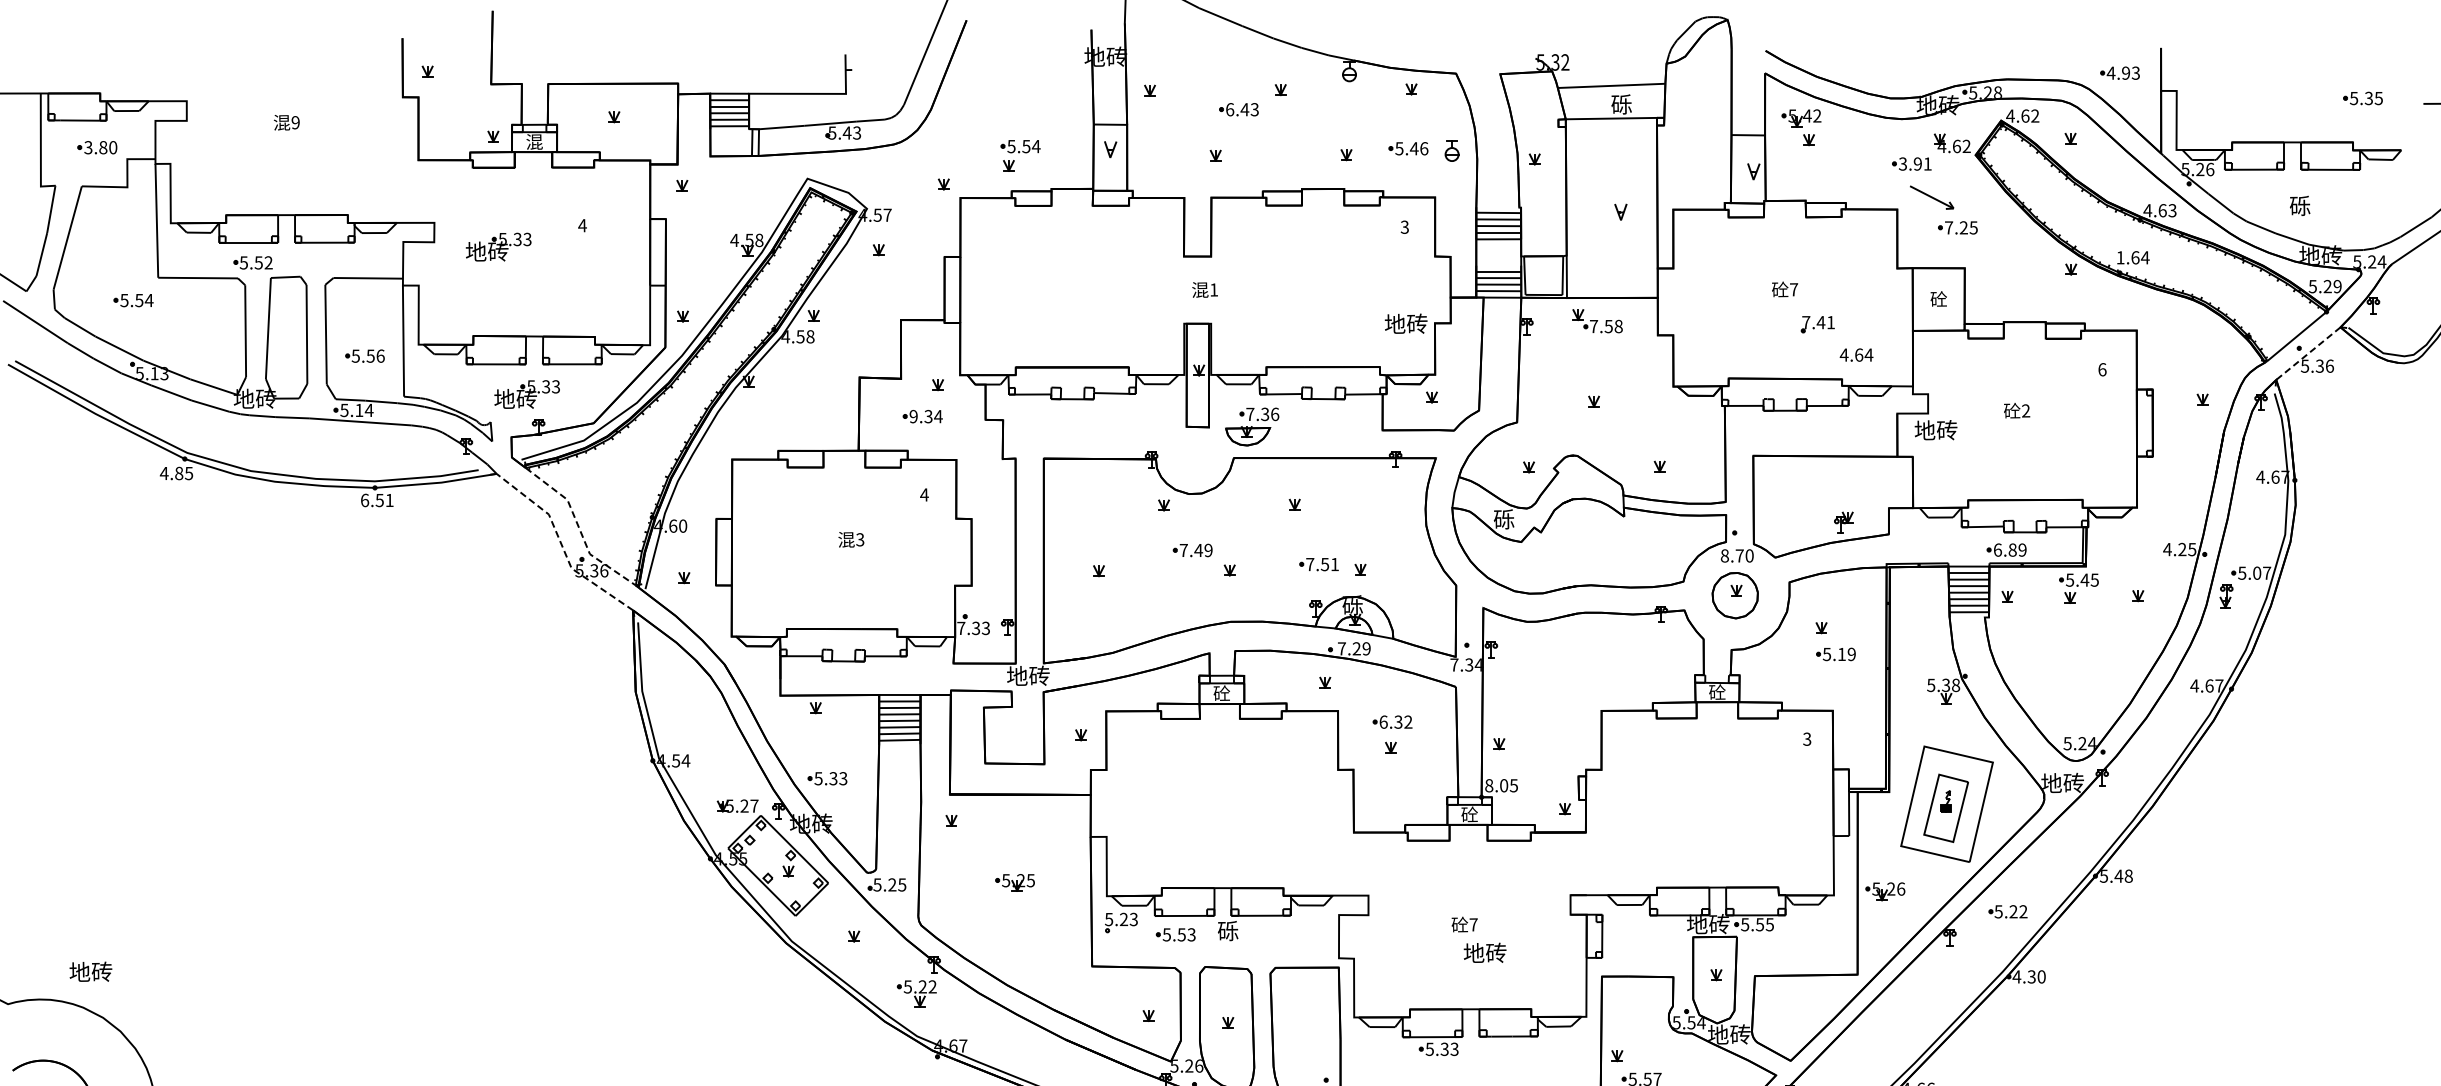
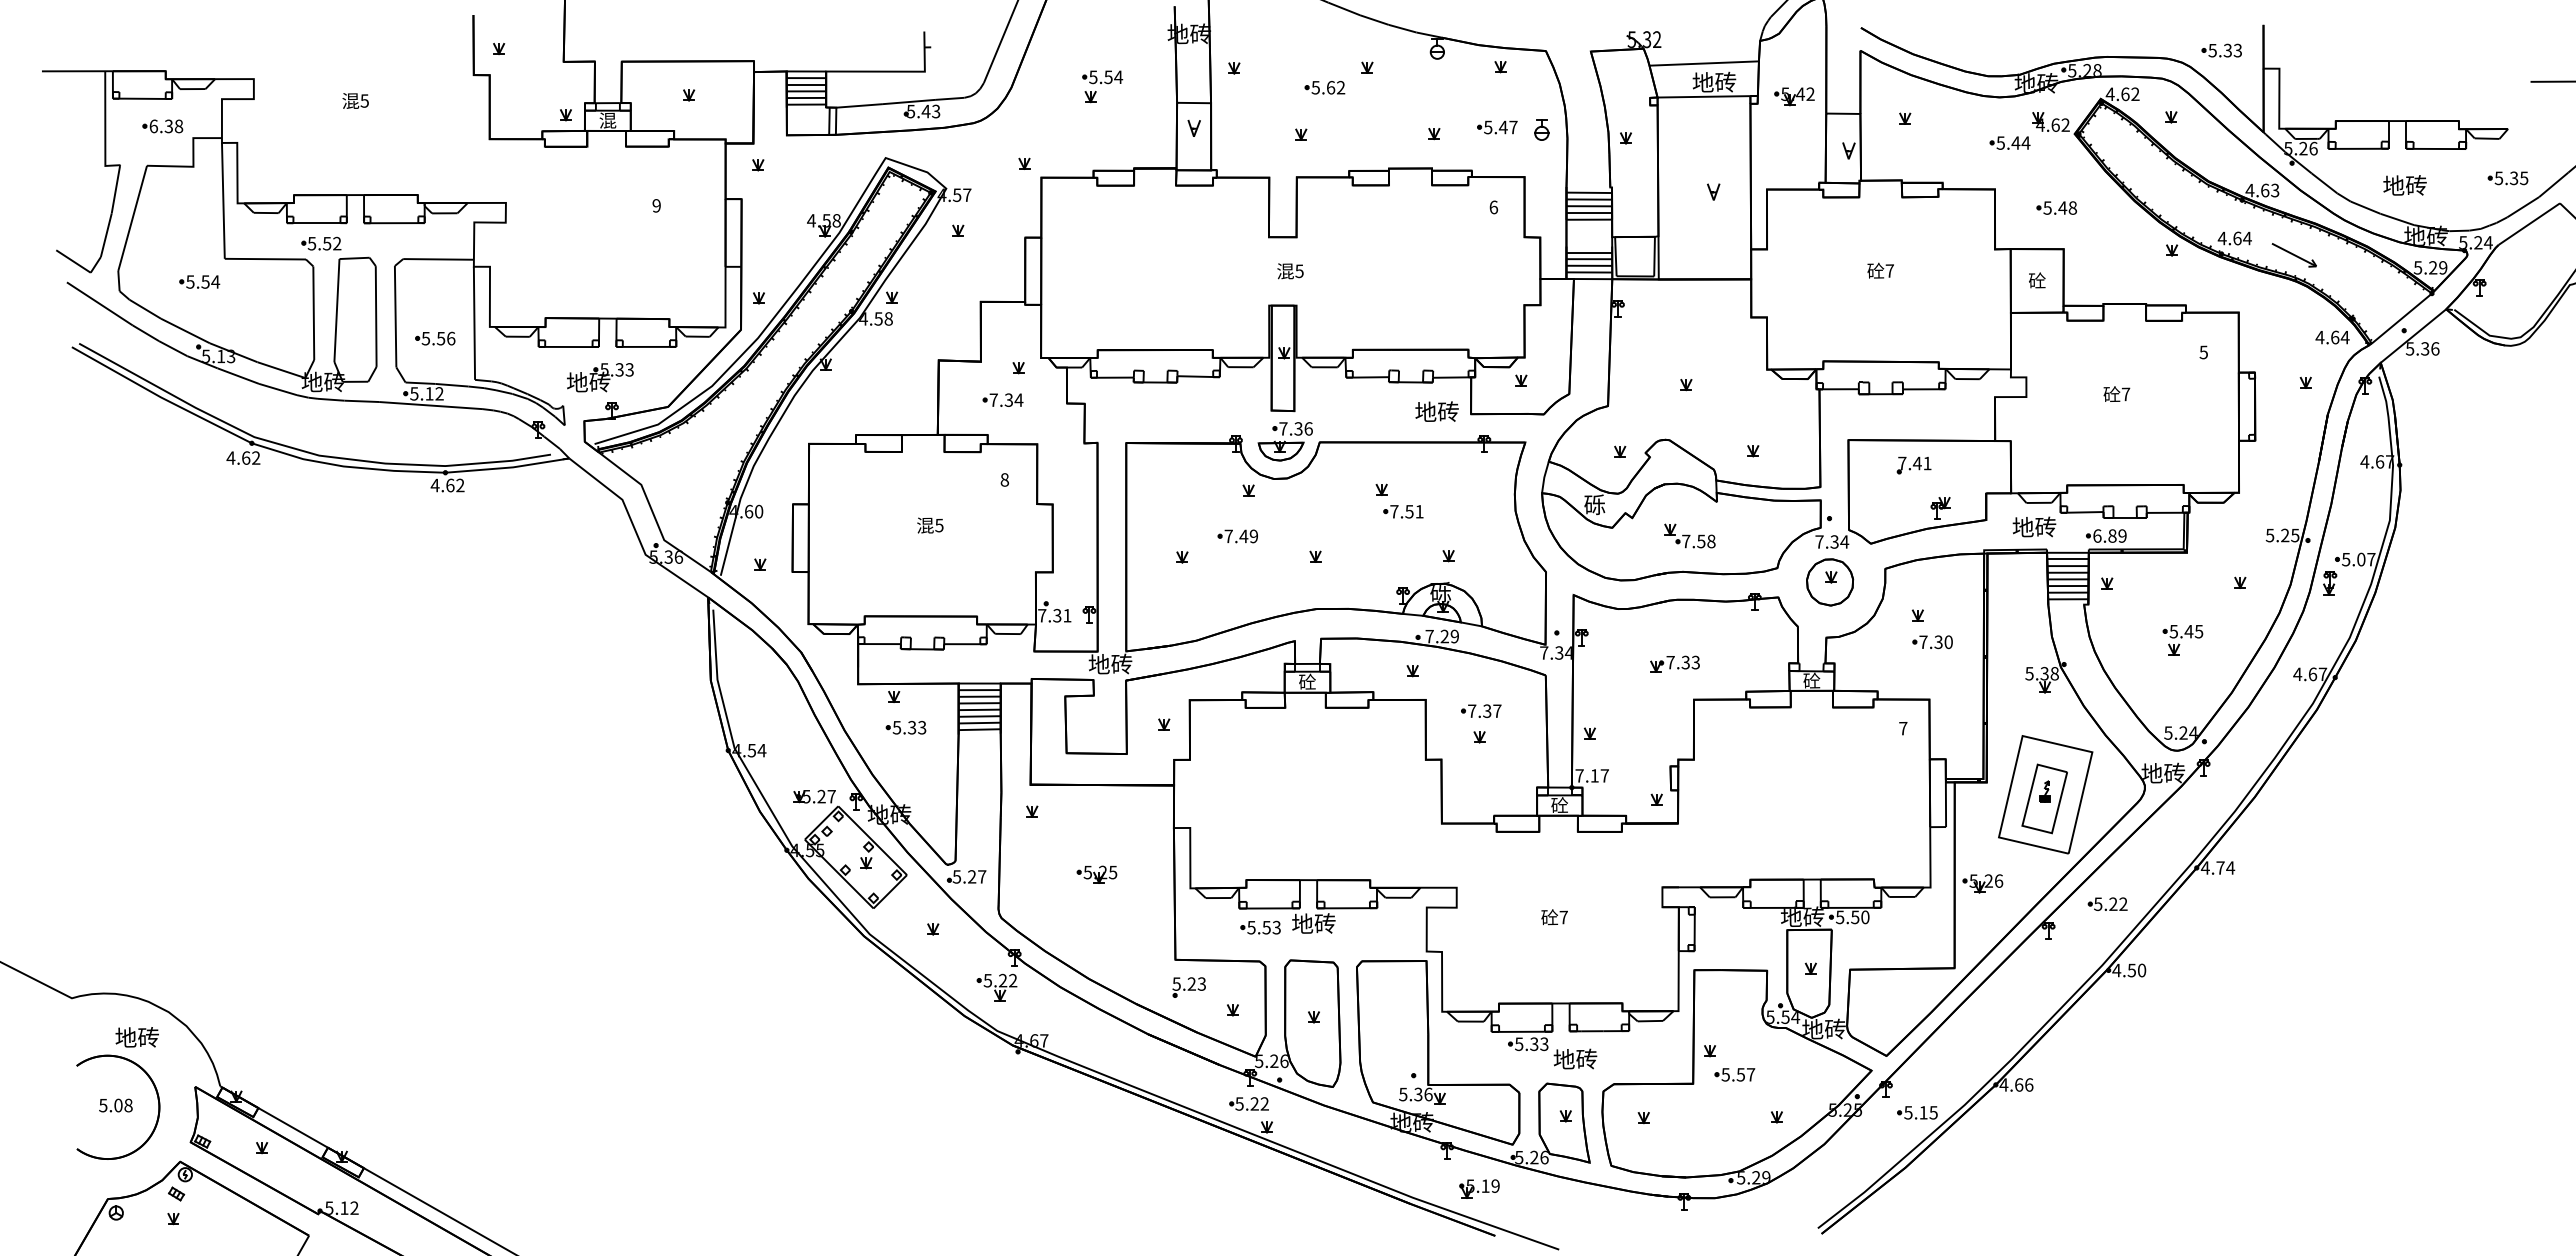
text: (2117, 73) -> (2219, 50), 4.93 -> 5.33
part: (2362, 98) -> (2507, 178), moved
text: (1621, 103) -> (1714, 81), 砾 -> 地砖
text: (1242, 109) -> (1328, 87), 6.43 -> 5.62
part: (1801, 118) -> (1794, 96), moved
text: (295, 122) -> (364, 100), 9 -> 5
text: (100, 147) -> (166, 126), 3.80 -> 6.38
text: (1424, 148) -> (1513, 127), 5.46 -> 5.47
part: (1020, 155) -> (1102, 86), moved
text: (1915, 163) -> (2013, 142), 3.91 -> 5.44
part: (1931, 197) -> (2293, 255), moved
text: (2299, 205) -> (2404, 185), 砾 -> 地砖
text: (582, 225) -> (656, 205), 4 -> 9
text: (1404, 227) -> (1493, 207), 3 -> 6
text: (1961, 227) -> (2060, 207), 7.25 -> 5.48
part: (498, 246) -> (571, 227), removed
text: (2119, 257) -> (2221, 238), 1.64 -> 4.64
text: (1214, 290) -> (1299, 271), 1 -> 5
part: (1597, 320) -> (1689, 535), moved
text: (1405, 323) -> (1436, 411), moved
part: (1817, 324) -> (1913, 465), moved
line: (2308, 354) -> (2413, 336), dashed -> solid
text: (1856, 355) -> (2332, 337), moved
text: (2102, 369) -> (2203, 352), 6 -> 5
text: (369, 410) -> (439, 393), 5.14 -> 5.12
text: (2025, 411) -> (2125, 394), 2 -> 7
text: (913, 415) -> (993, 399), 9.34 -> 7.34
part: (1251, 426) -> (1284, 441), moved
text: (1936, 429) -> (2034, 526), moved
text: (184, 472) -> (251, 457), 4.85 -> 4.62
text: (924, 494) -> (1004, 479), 4 -> 8
text: (377, 500) -> (447, 485), 6.51 -> 4.62
line: (579, 528) -> (653, 514), dashed -> solid
text: (860, 538) -> (939, 524), 3 -> 5
line: (561, 544) -> (635, 530), dashed -> solid
text: (2166, 549) -> (2269, 535), 4.25 -> 5.25
part: (1192, 550) -> (1237, 536), moved
text: (1737, 555) -> (1832, 541), 8.70 -> 7.34
part: (1319, 564) -> (1403, 511), moved
part: (2078, 588) -> (2182, 640), moved
text: (986, 628) -> (1067, 615), 7.33 -> 7.31
text: (1838, 654) -> (1935, 642), 5.19 -> 7.30
part: (1582, 675) -> (1674, 663), added
text: (1395, 721) -> (1484, 710), 6.32 -> 7.37
text: (1807, 739) -> (1903, 728), 3 -> 7
part: (826, 778) -> (905, 727), moved
text: (1500, 785) -> (1591, 775), 8.05 -> 7.17
text: (2115, 875) -> (2217, 867), 5.48 -> 4.74
text: (902, 884) -> (982, 876), 5.25 -> 5.27
part: (1120, 922) -> (1188, 987), moved
text: (1770, 923) -> (1865, 916), 5.55 -> 5.50
text: (1227, 930) -> (1313, 923), 砾 -> 地砖
text: (1485, 952) -> (1575, 1058), moved
text: (90, 971) -> (136, 1037), moved
text: (2031, 975) -> (2131, 969), 4.30 -> 4.50

